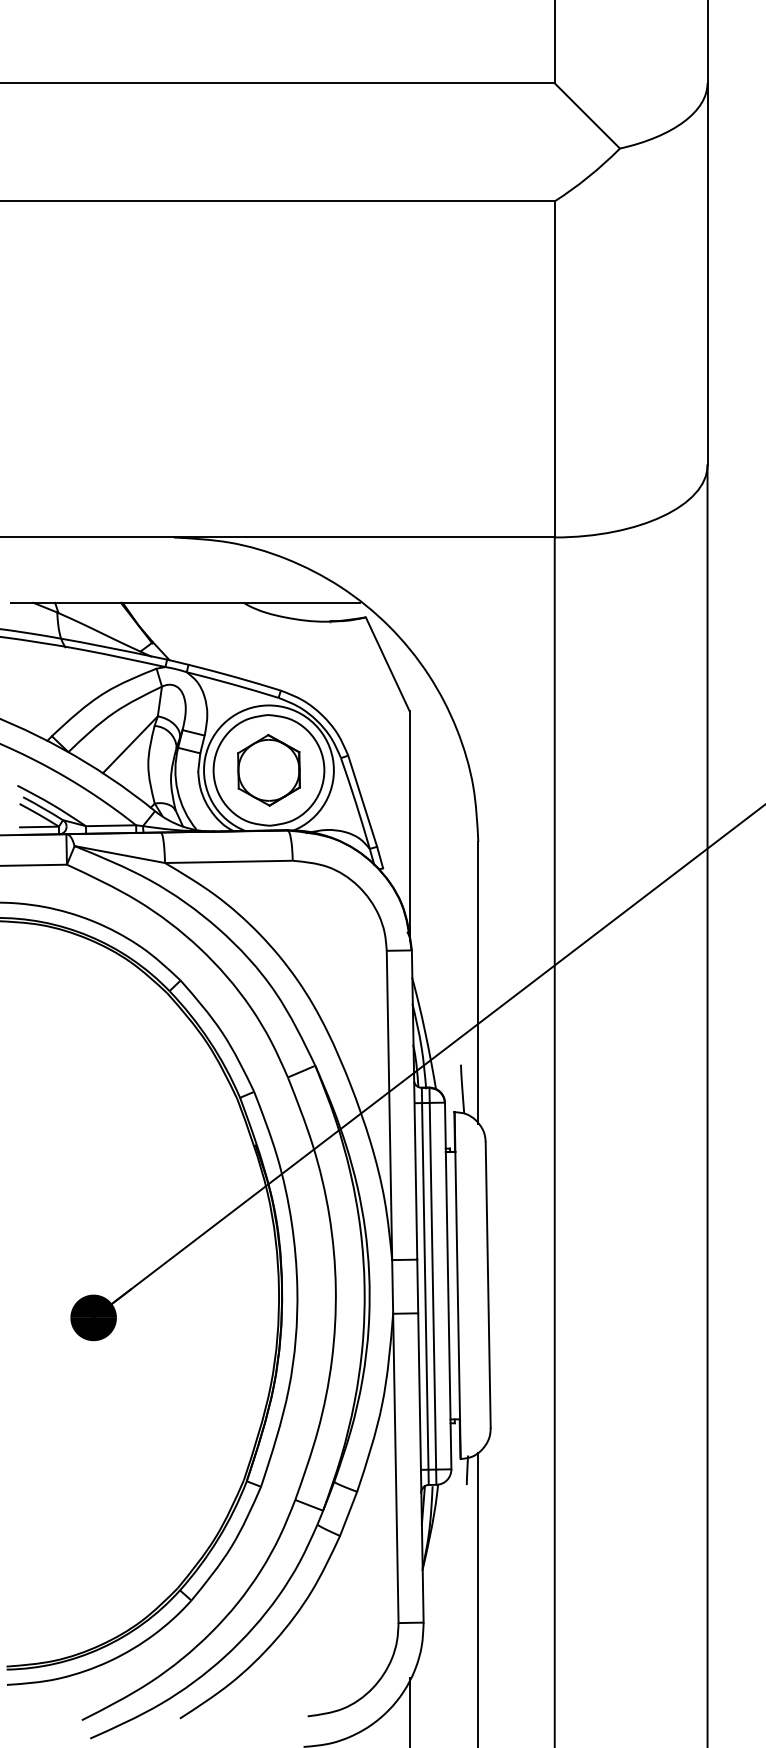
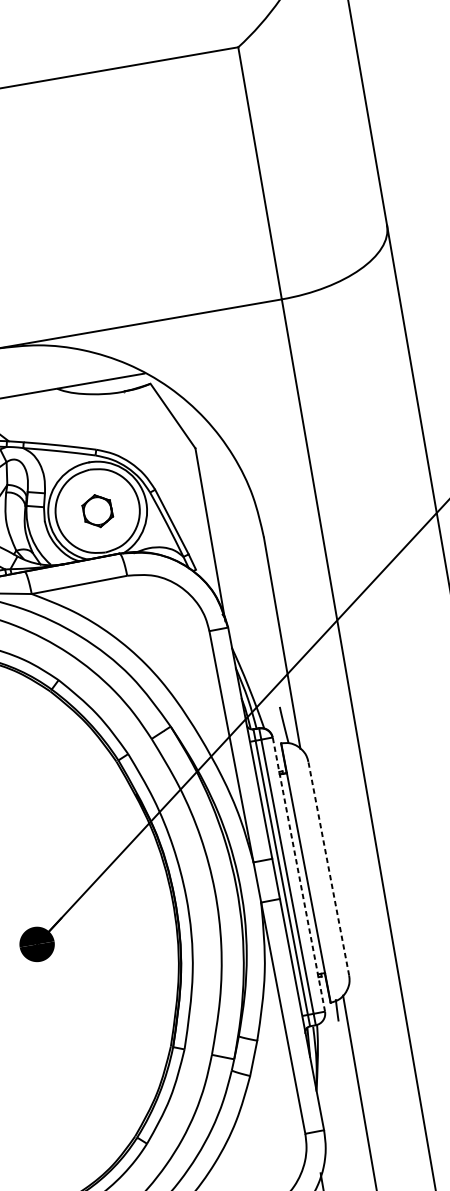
part: (268, 770) -> (97, 511), size x0.6
line: (448, 1285) -> (299, 874), solid -> dashed
line: (488, 1285) -> (329, 868), solid -> dashed

